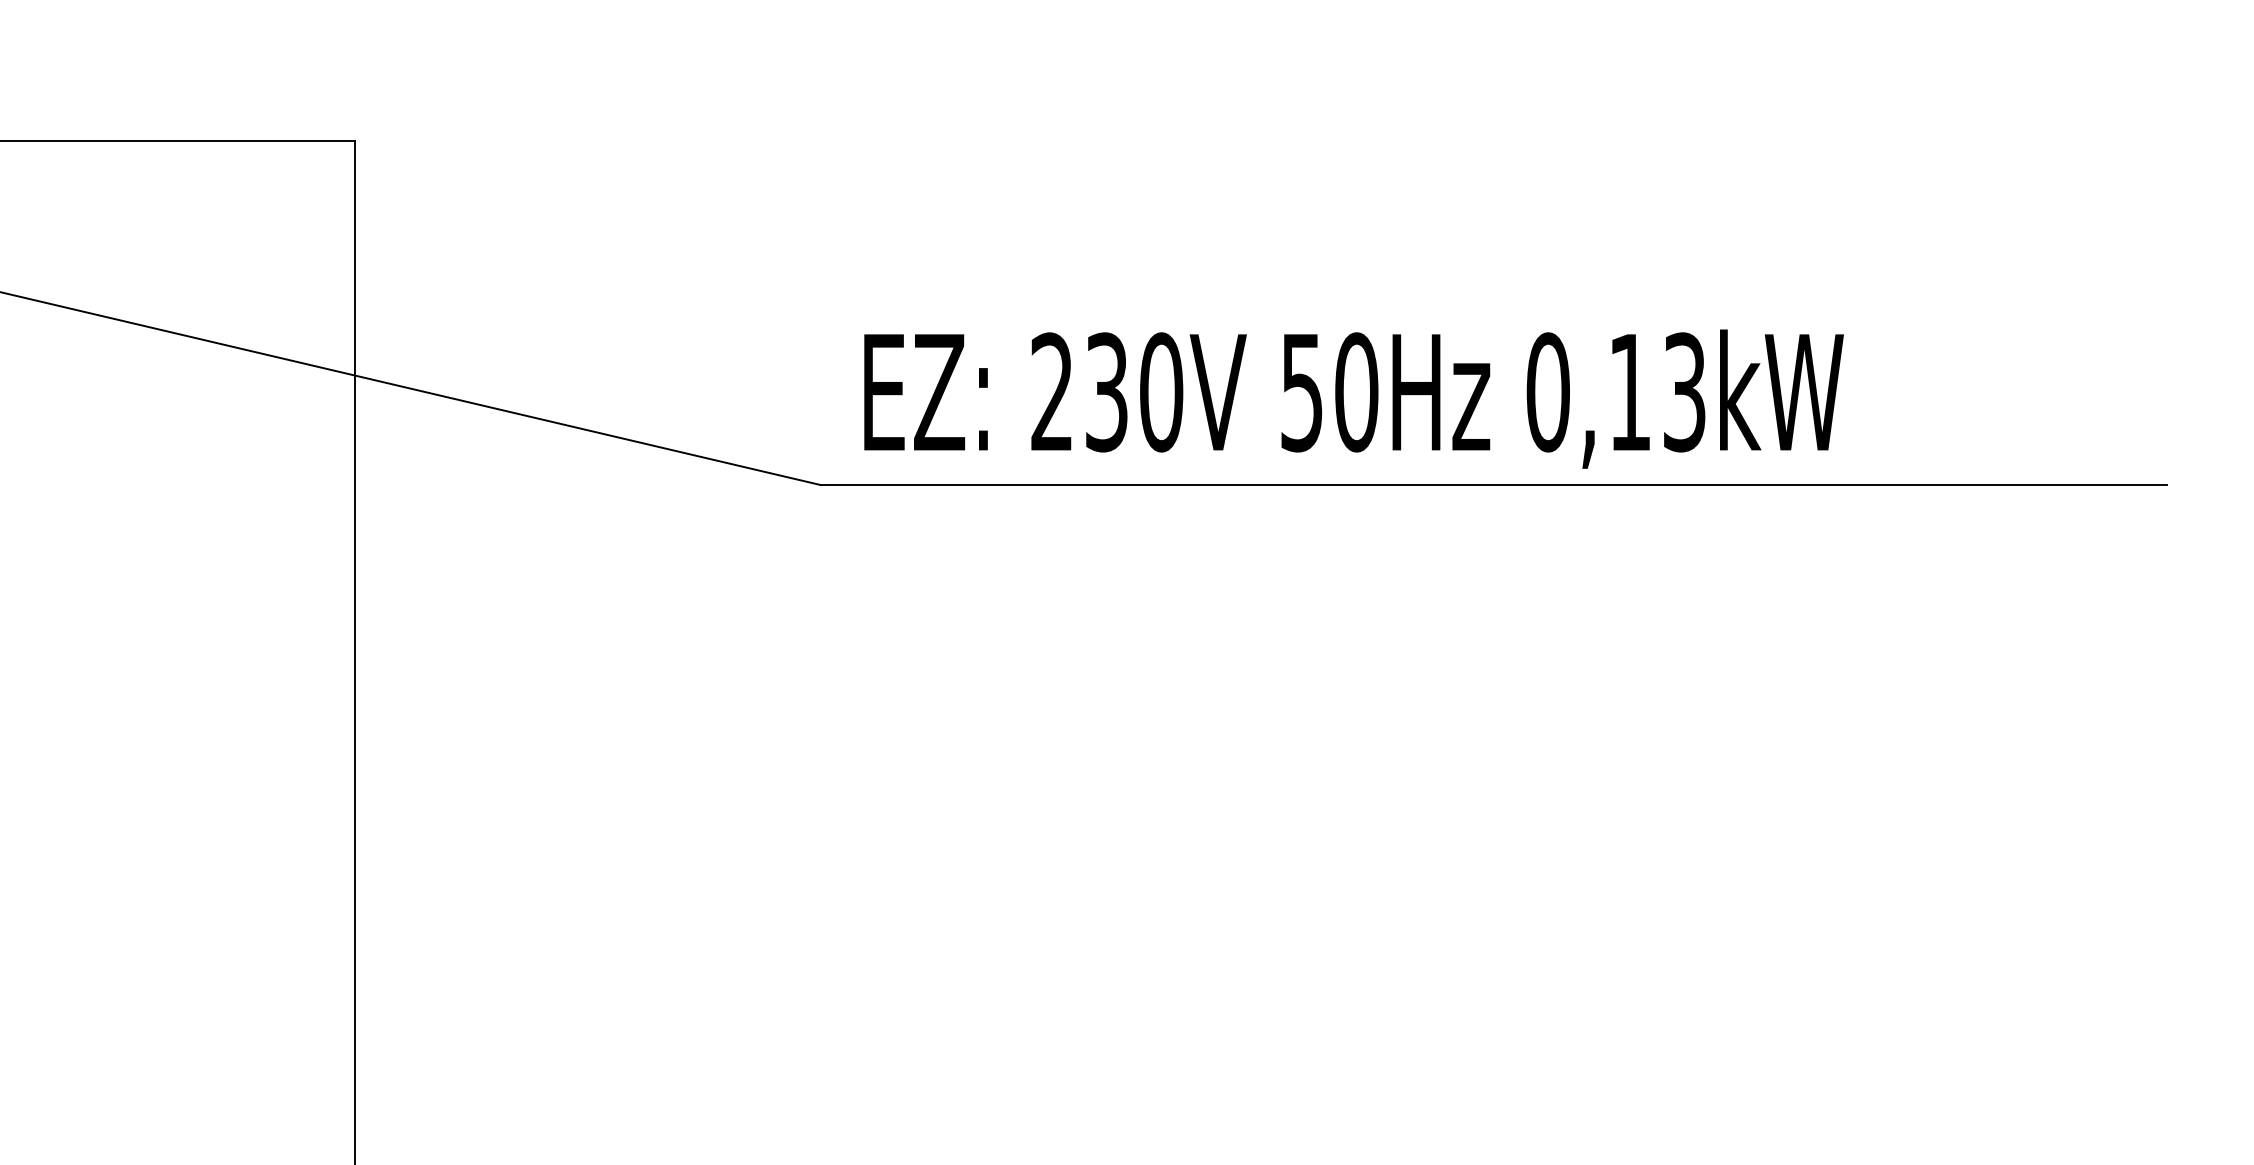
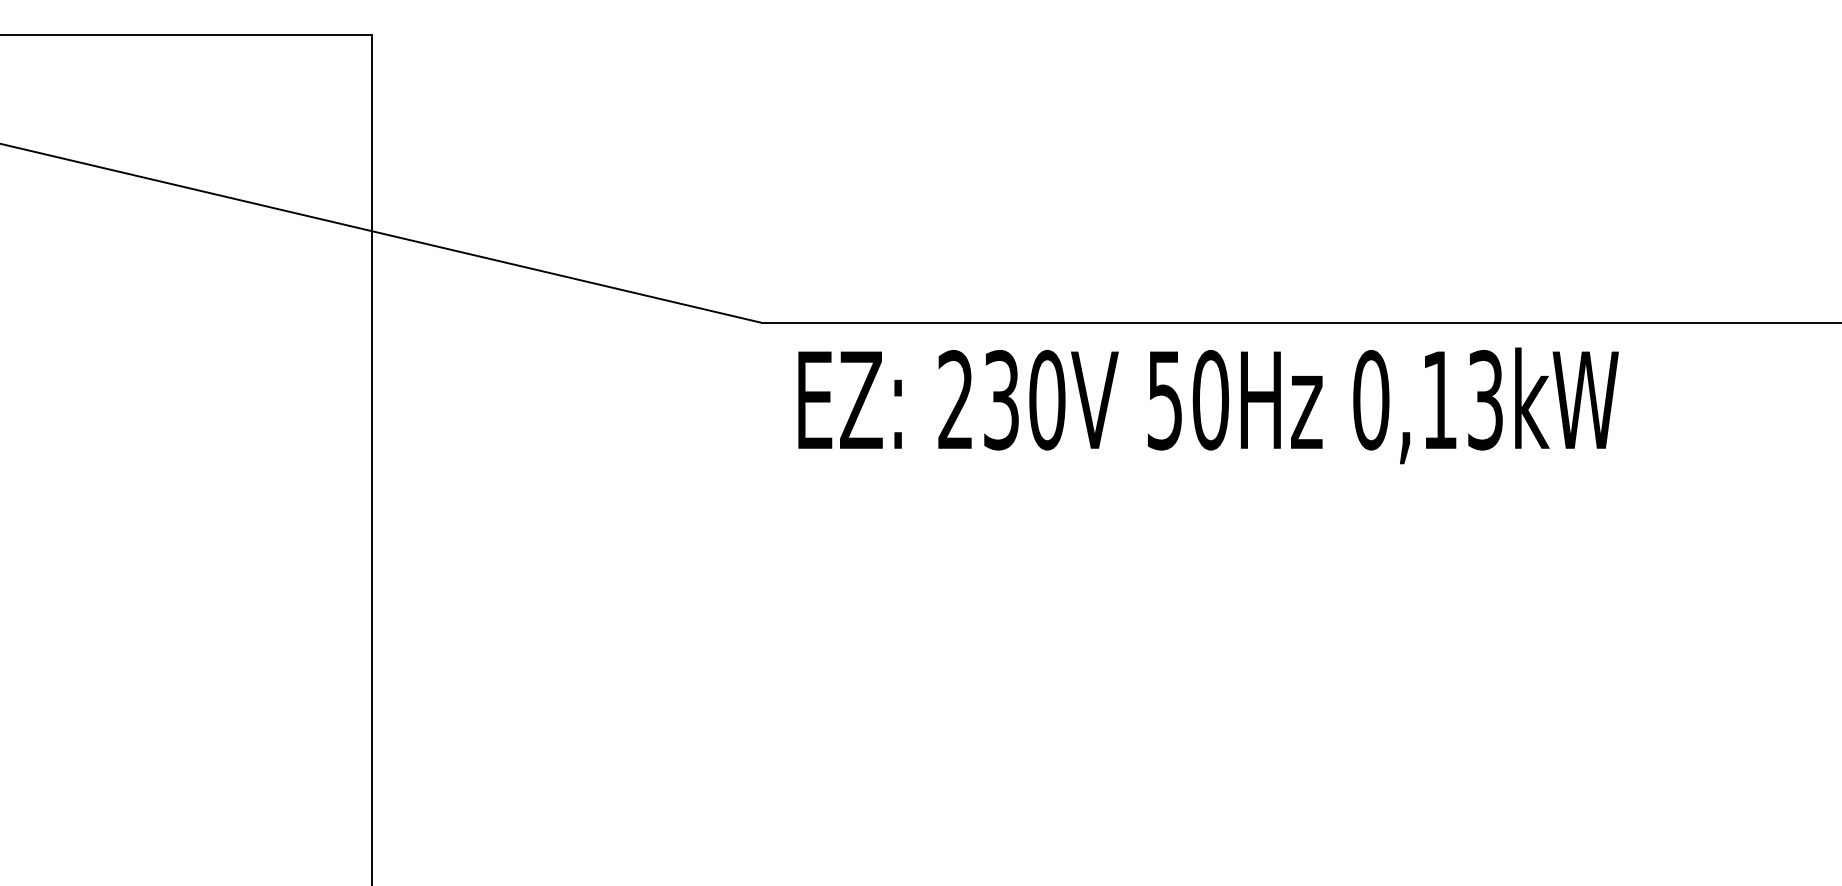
text: (1353, 398) -> (1208, 405), moved

